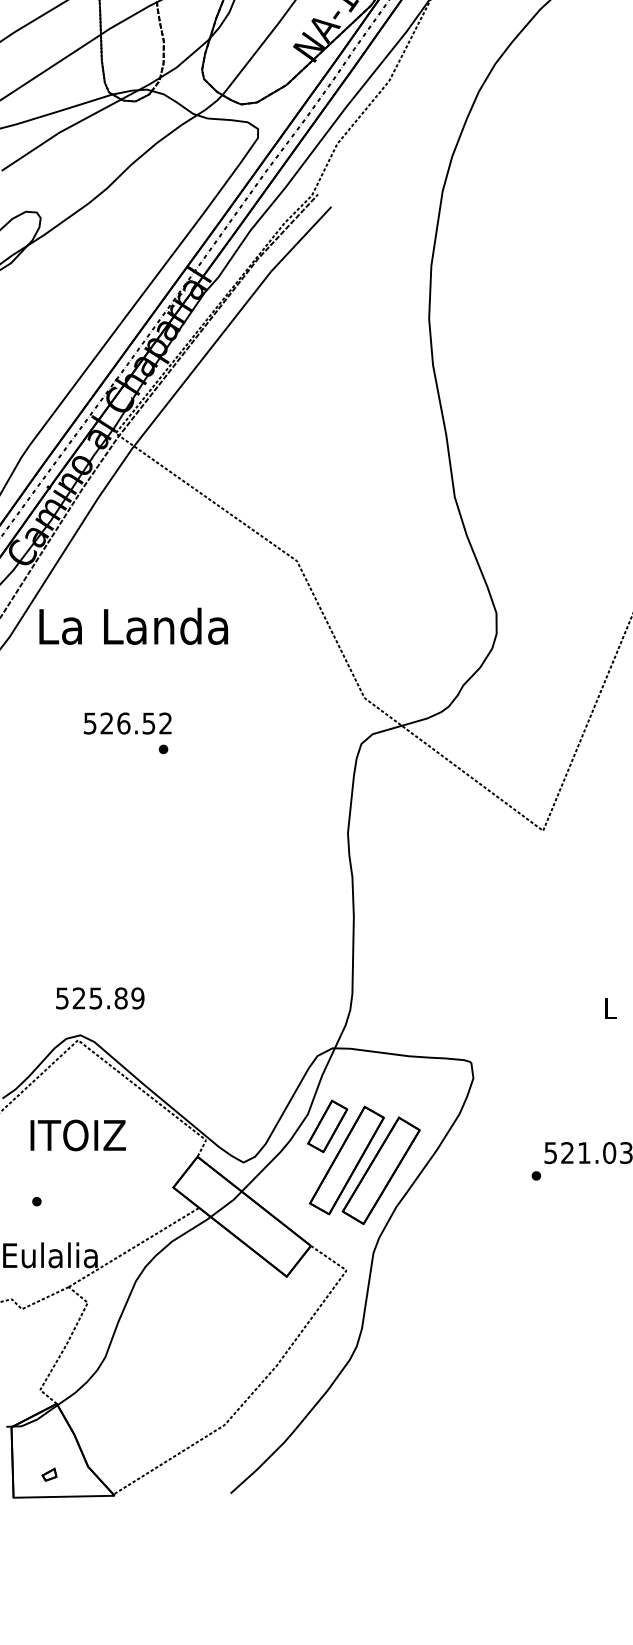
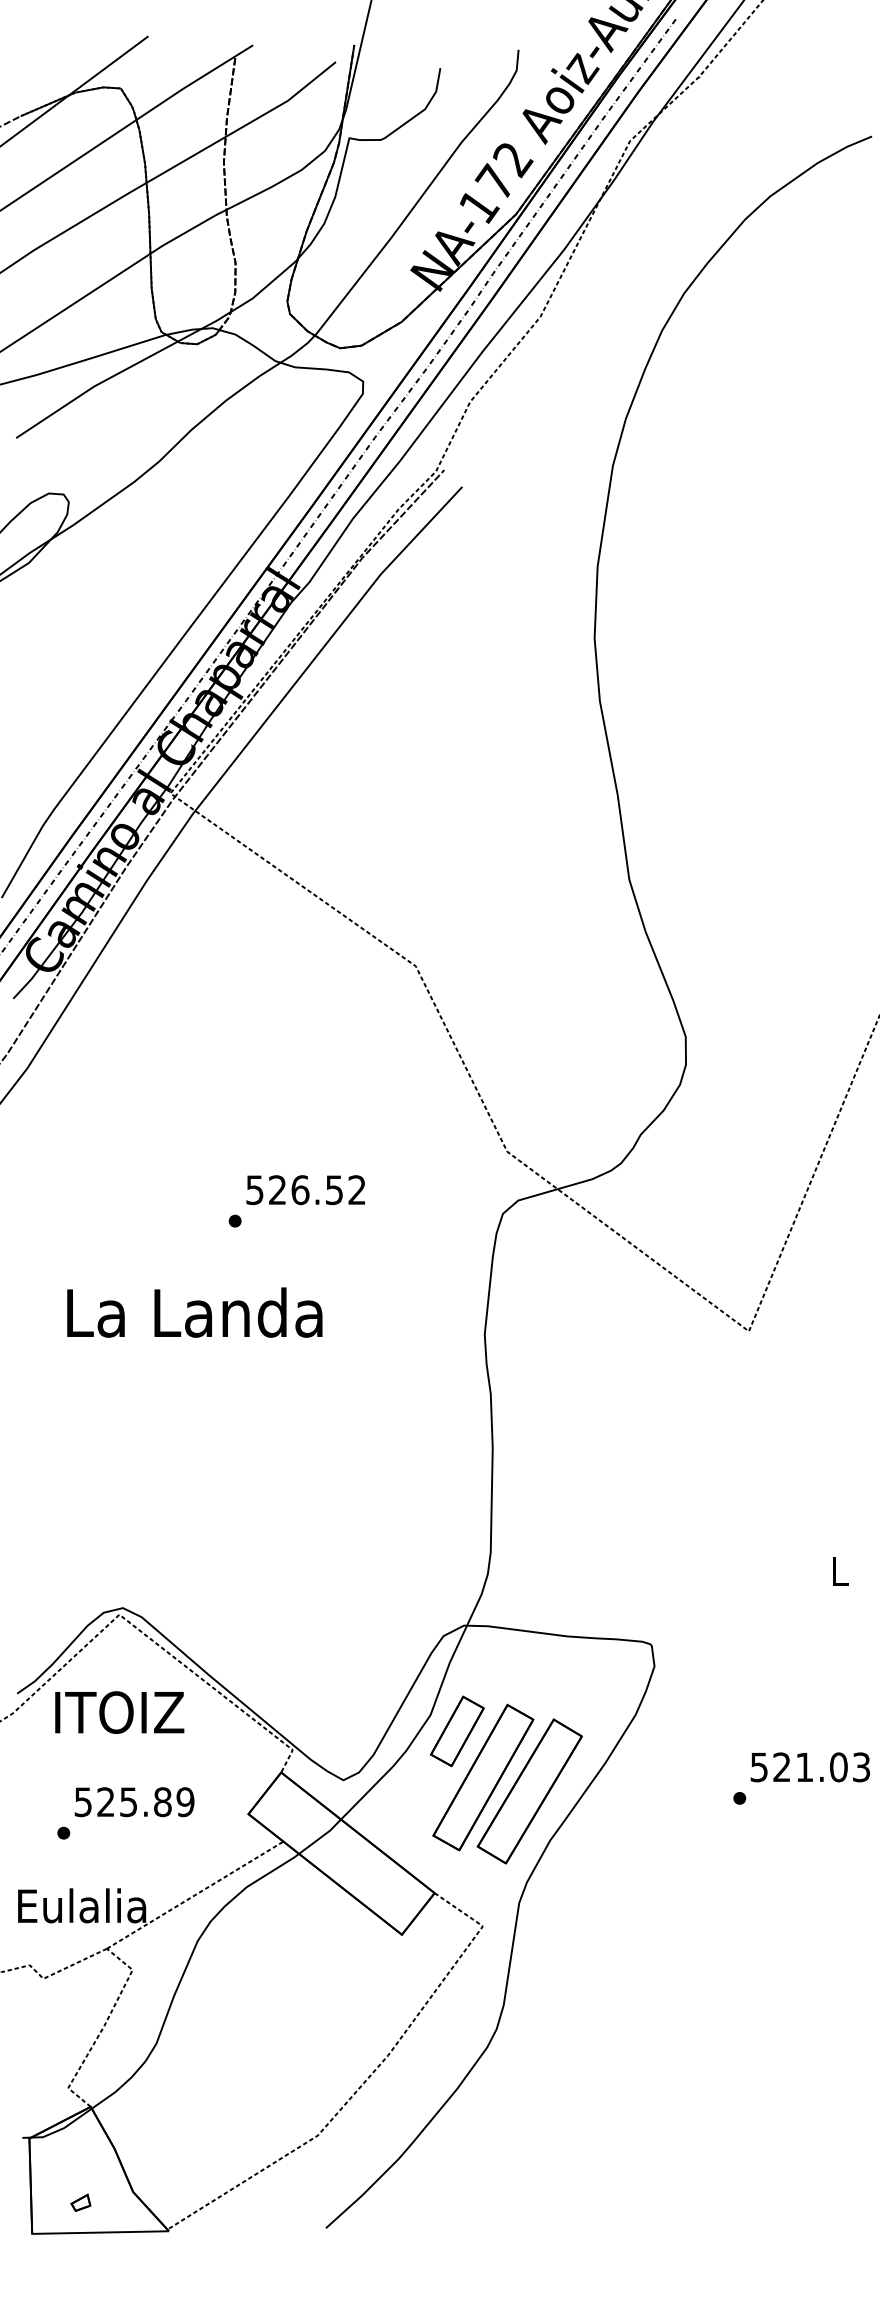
text: (133, 626) -> (194, 1312), moved
text: (127, 723) -> (305, 1190), moved
text: (100, 998) -> (134, 1802), moved
text: (78, 1135) -> (119, 1712), moved

